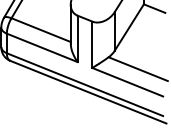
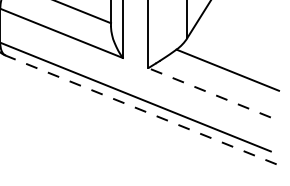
line: (127, 82) -> (209, 93), solid -> dashed
line: (87, 91) -> (139, 108), solid -> dashed

